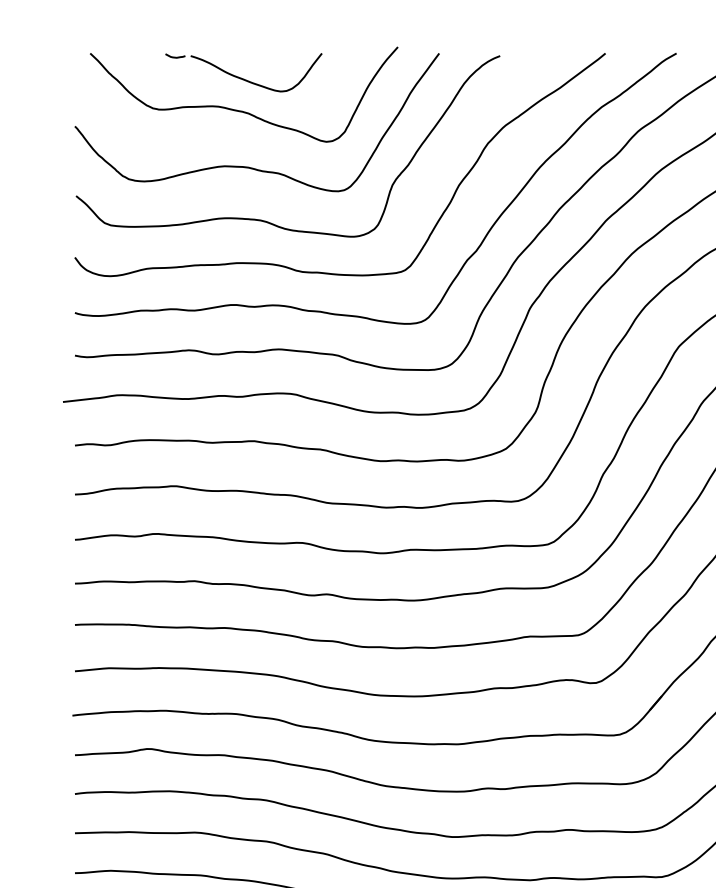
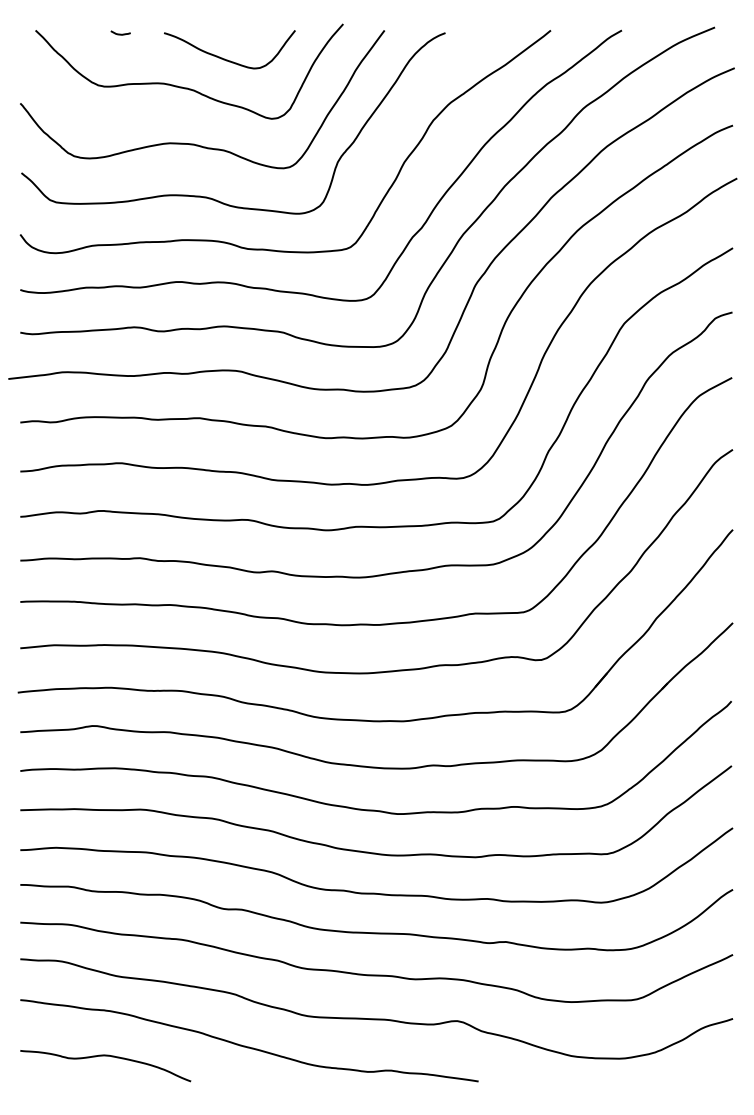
curve: (254, 82) -> (227, 59), moved

